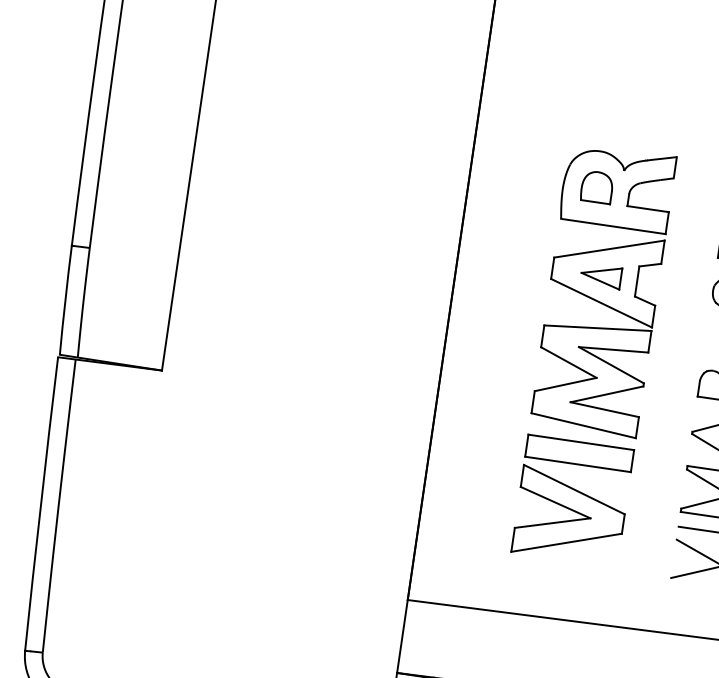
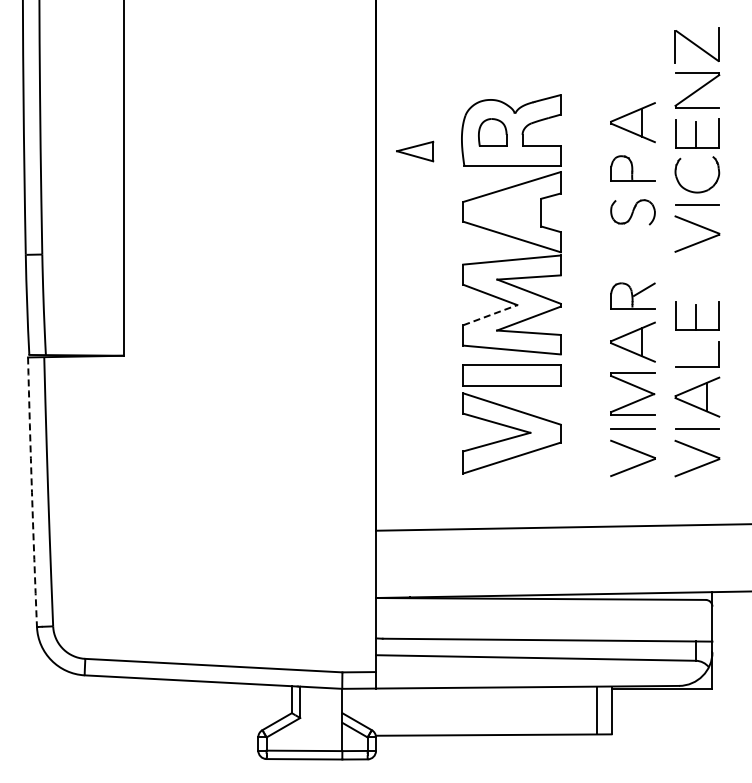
part: (601, 276) -> (415, 151), moved
line: (565, 384) -> (490, 315), solid -> dashed
arc: (40, 504) -> (31, 492), solid -> dashed

